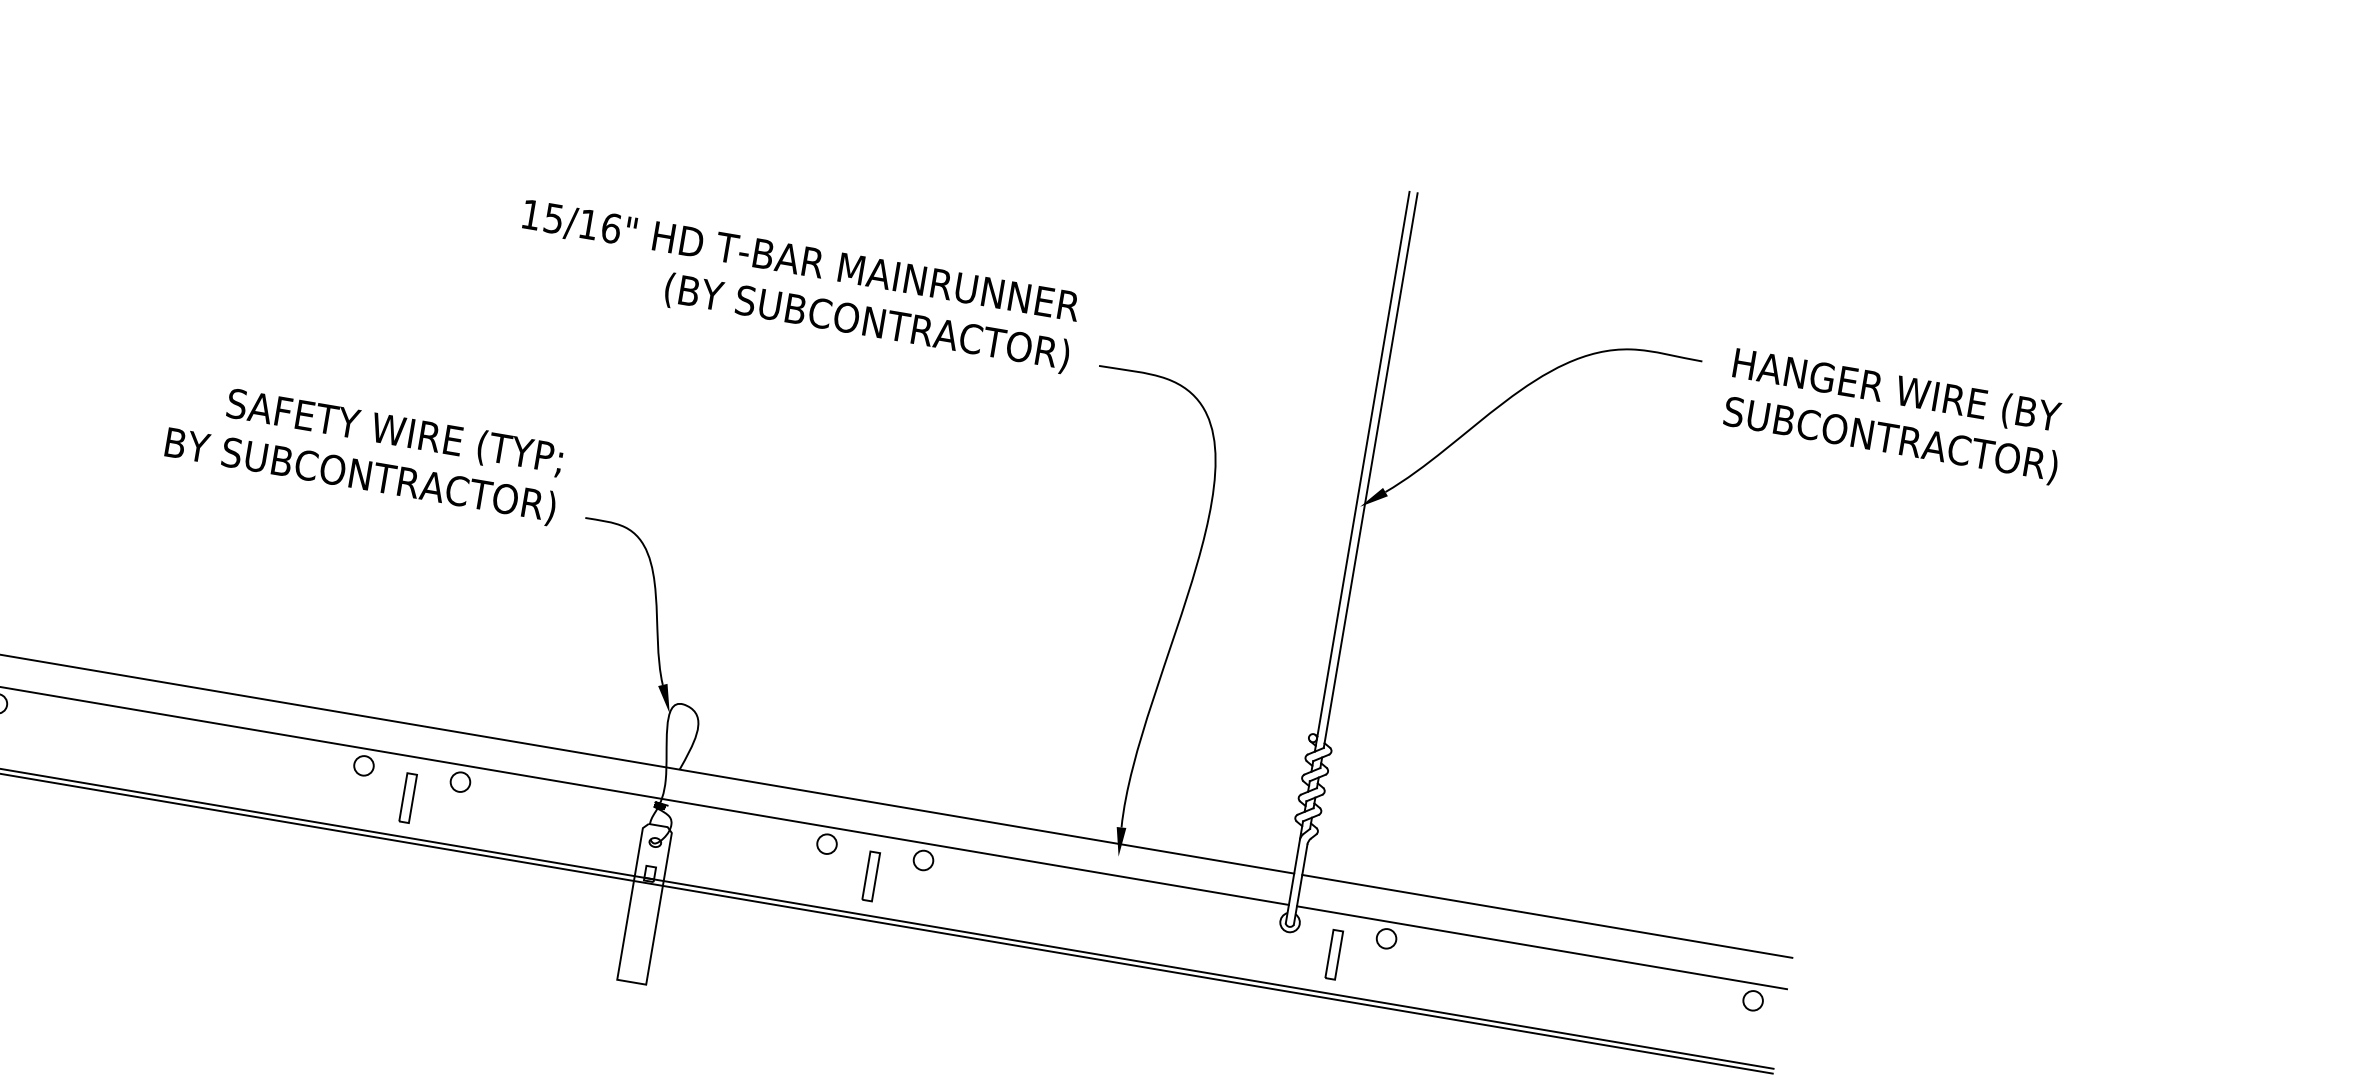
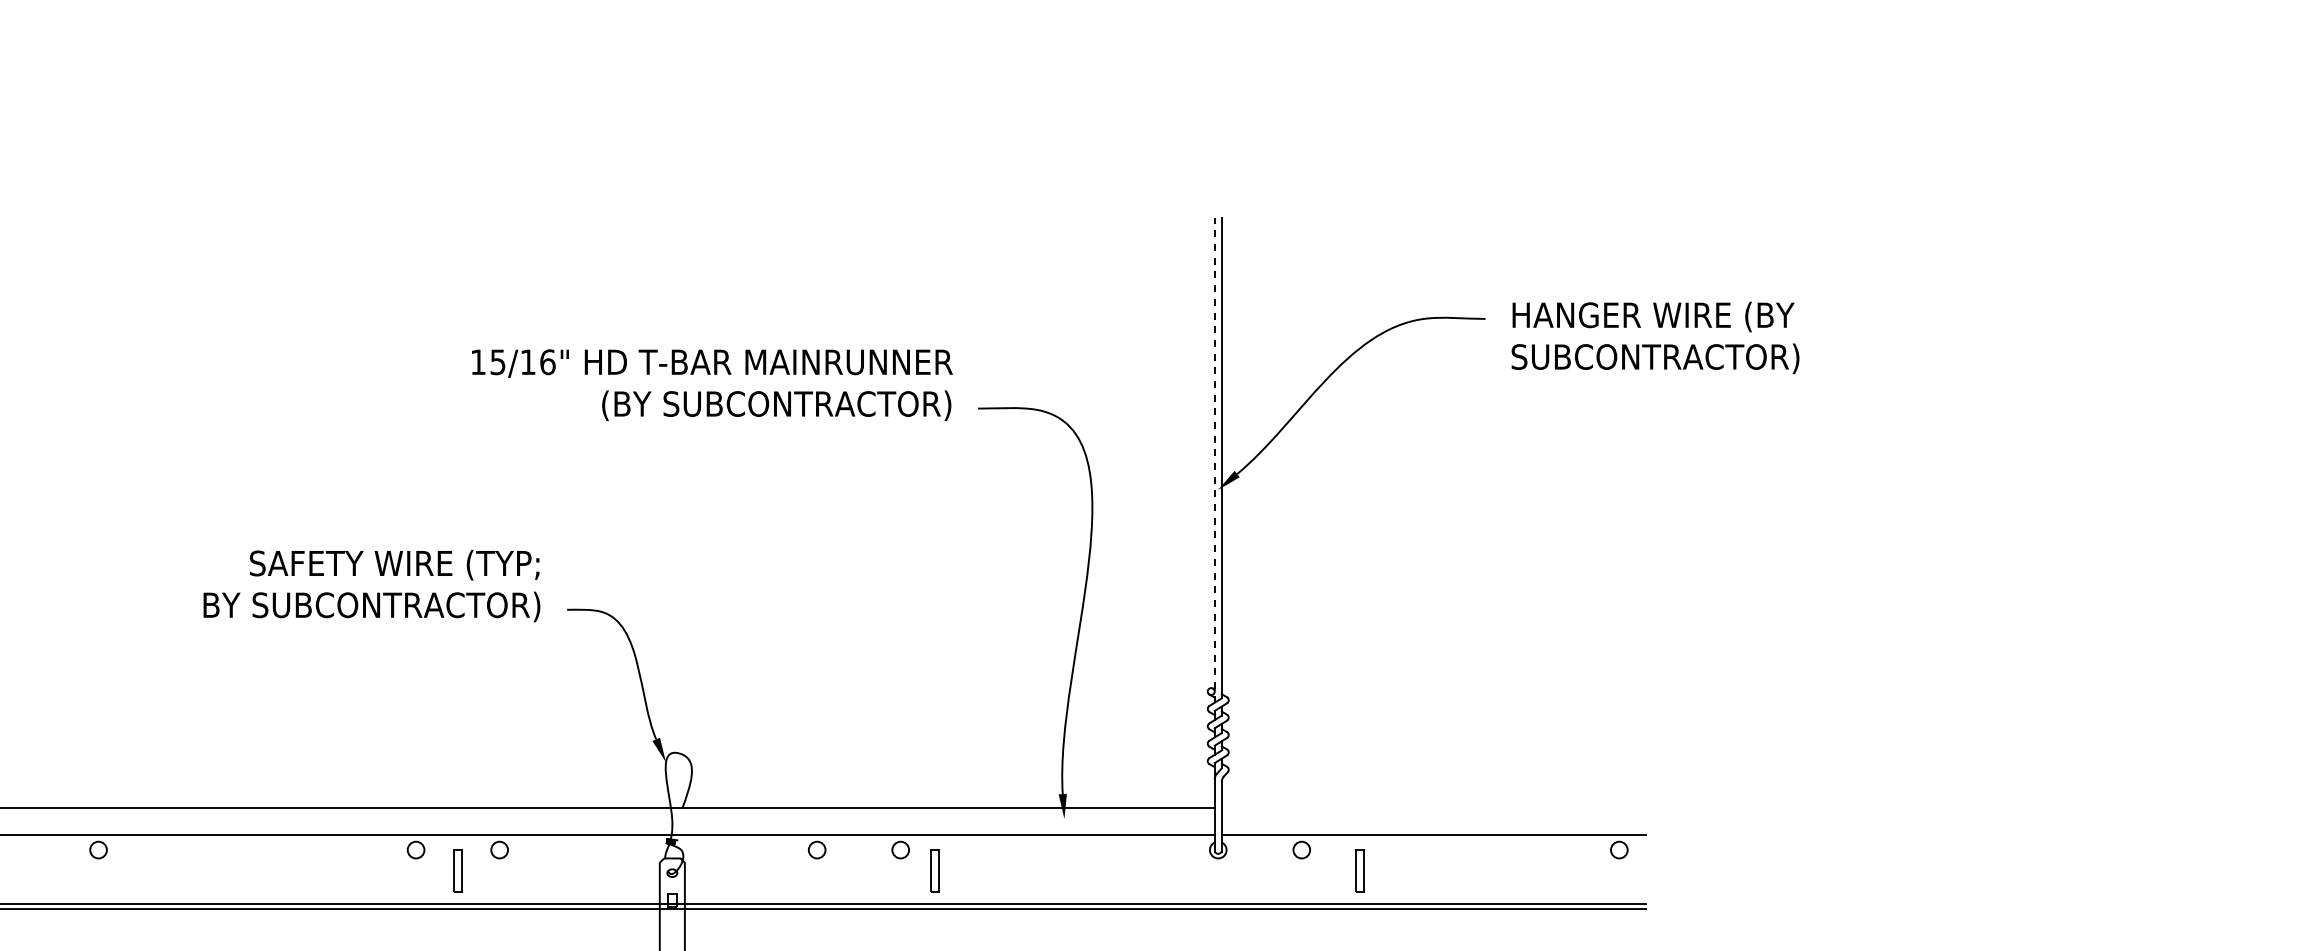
line: (1362, 470) -> (1214, 459), solid -> dashed
part: (870, 875) -> (934, 870), moved
line: (1546, 916) -> (1433, 808), removed
part: (1333, 954) -> (1359, 870), moved

